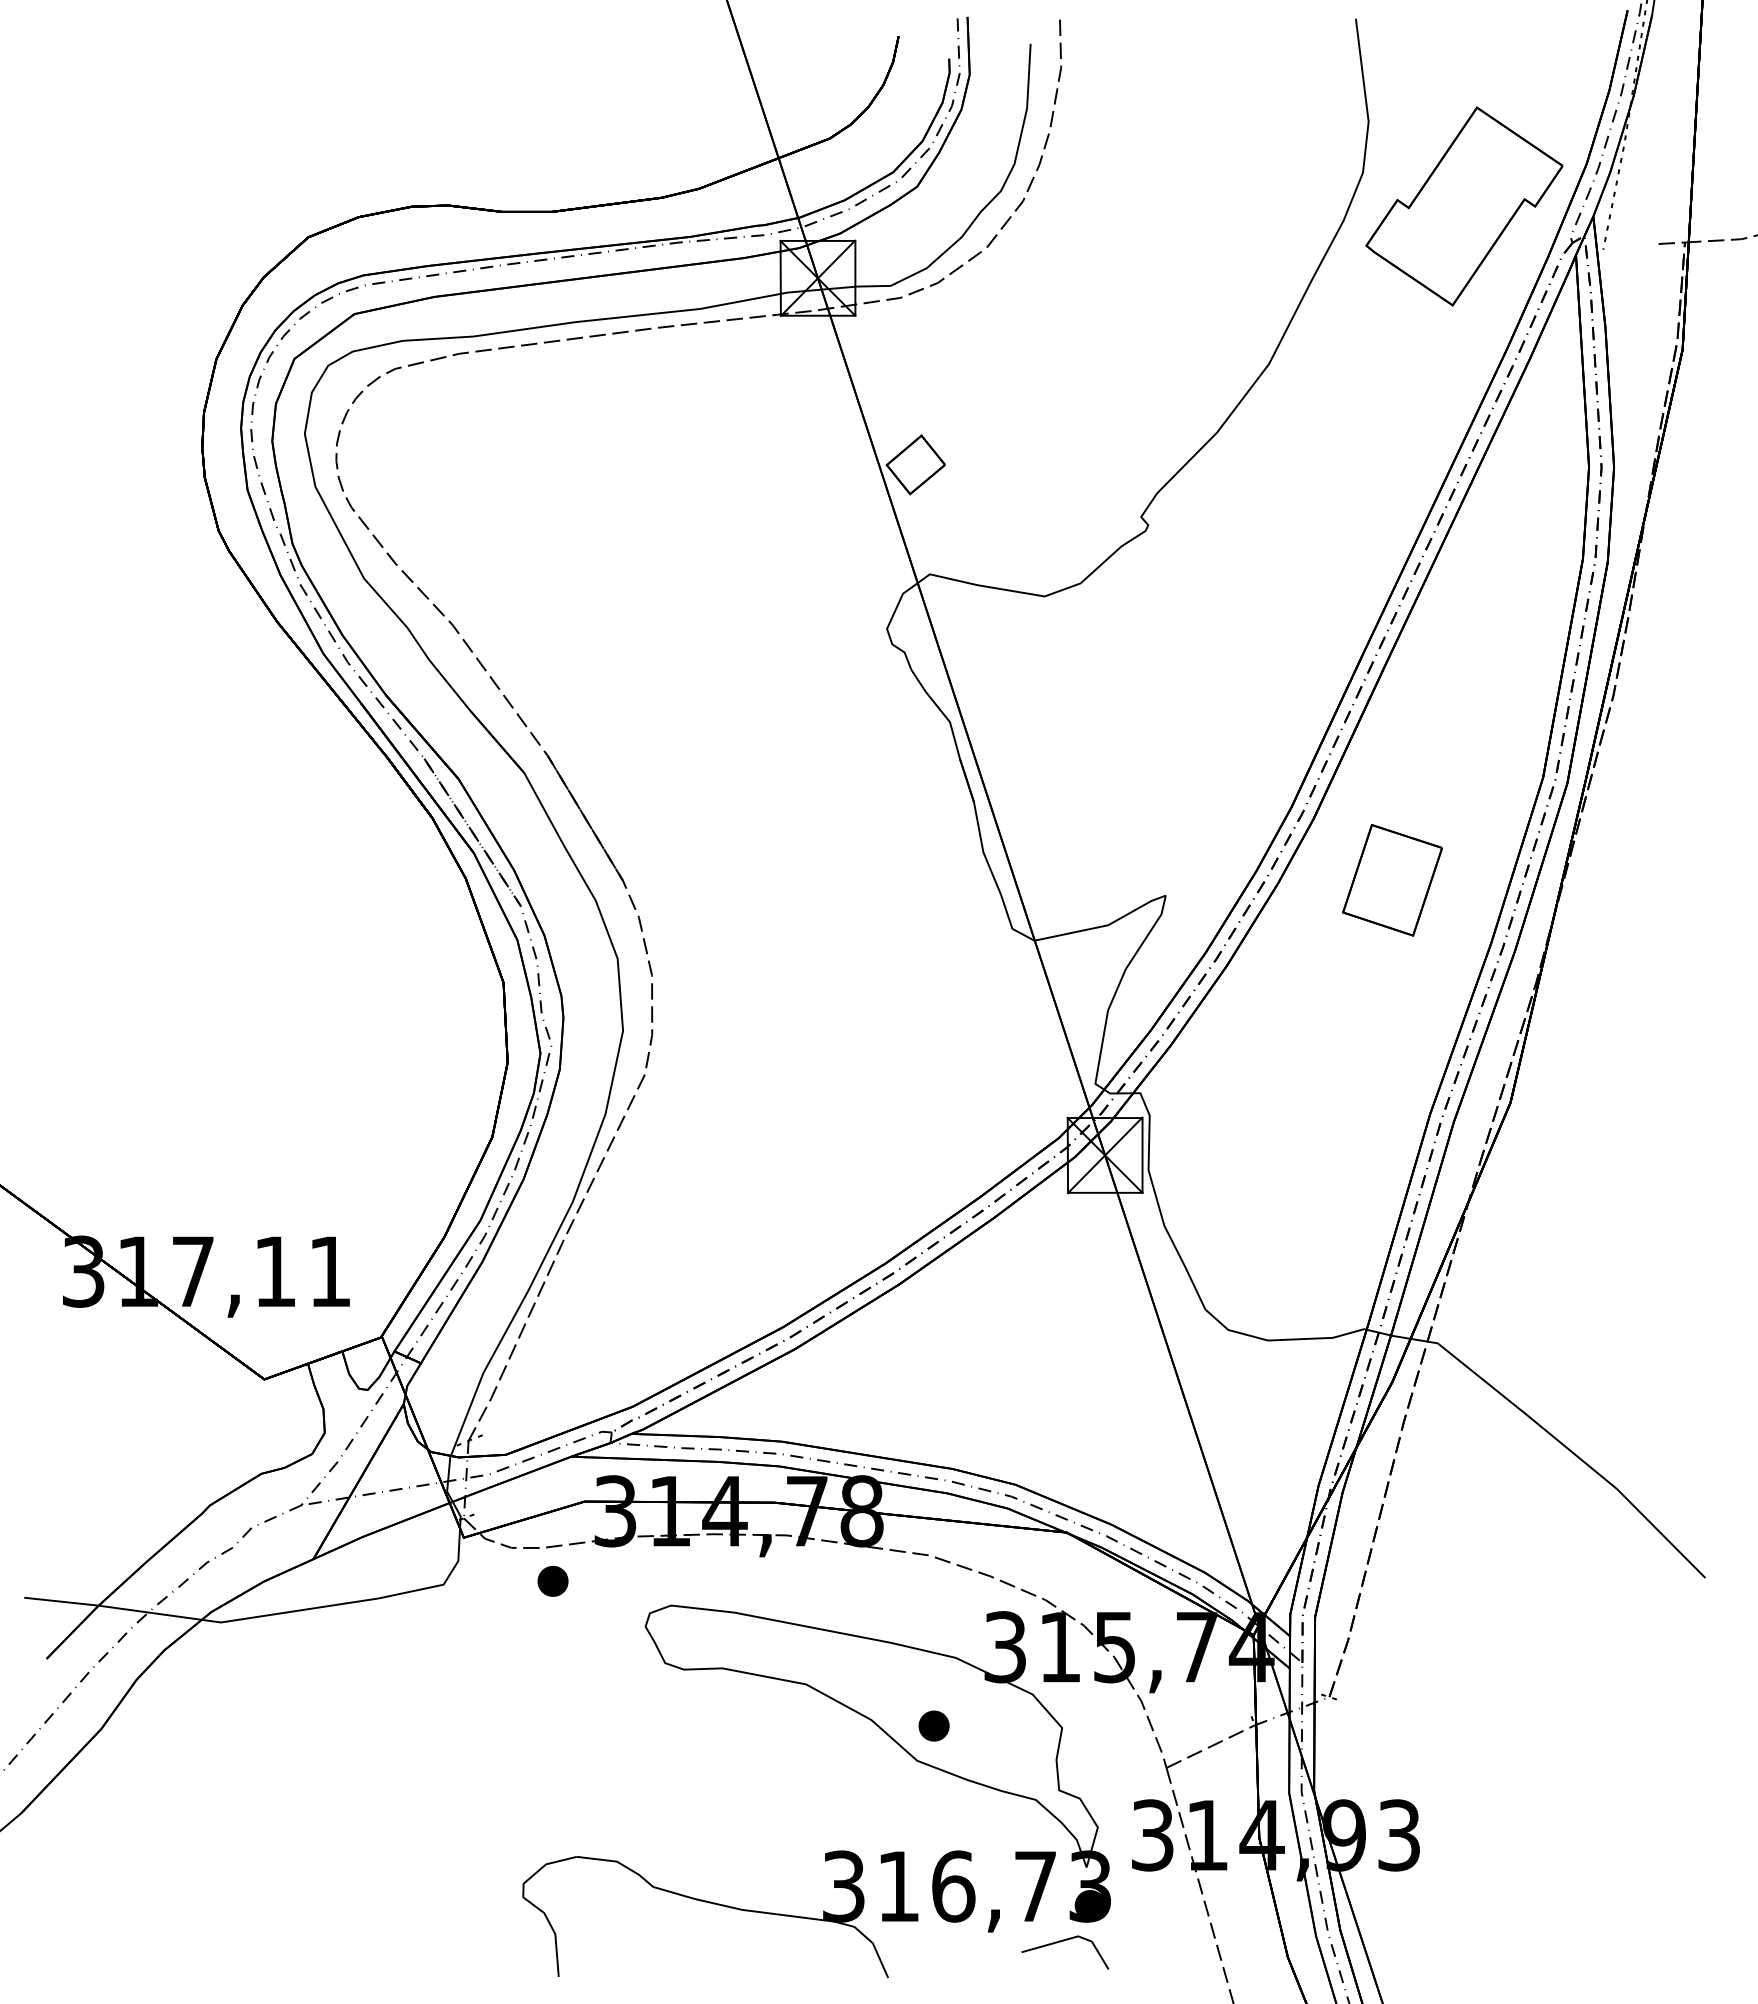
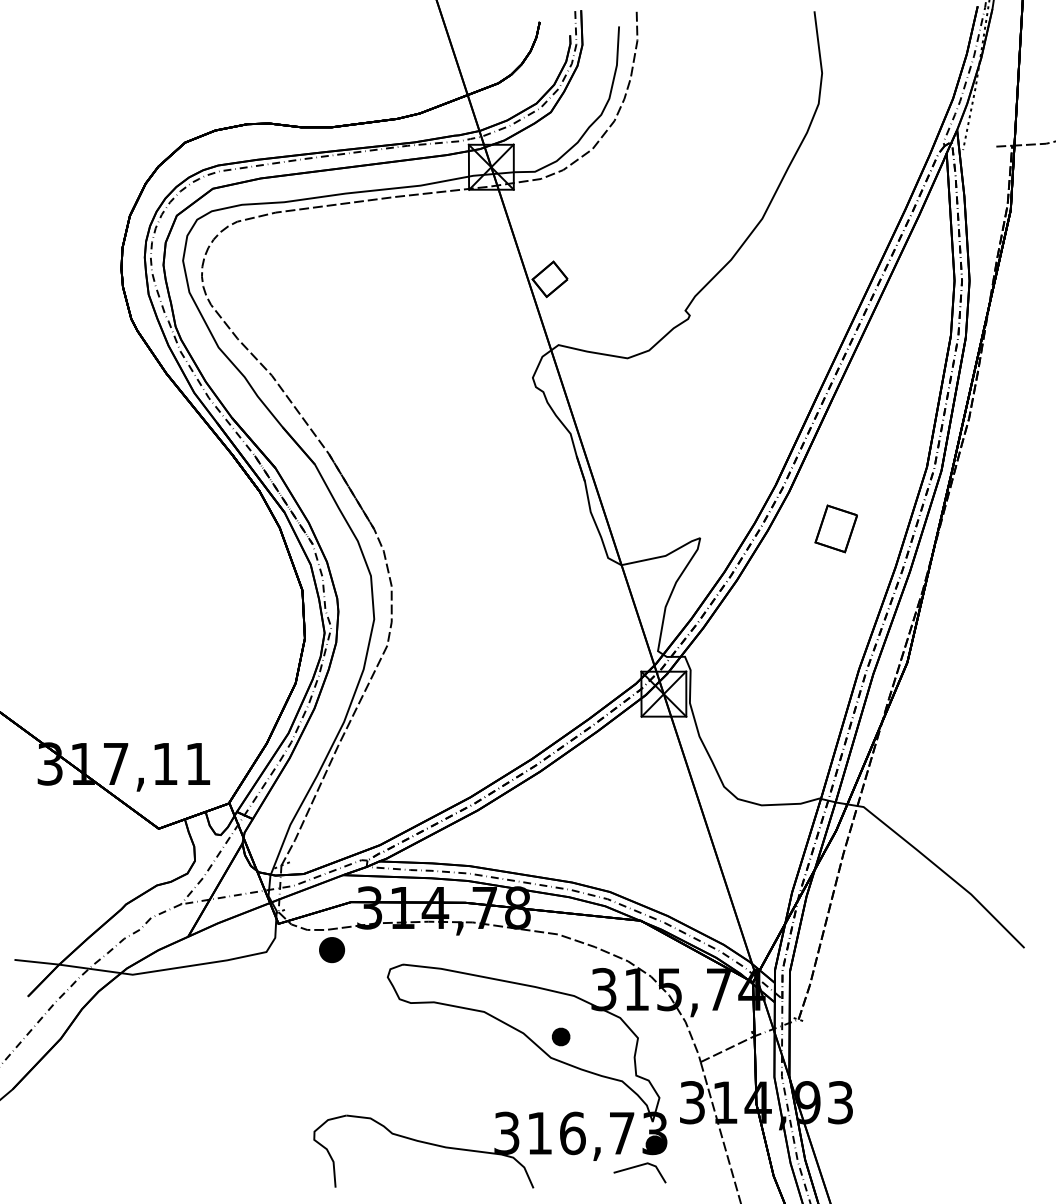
part: (1464, 205) -> (879, 123), removed
part: (1390, 879) -> (835, 528), size x0.7
part: (553, 1580) -> (332, 949), size x1.4

